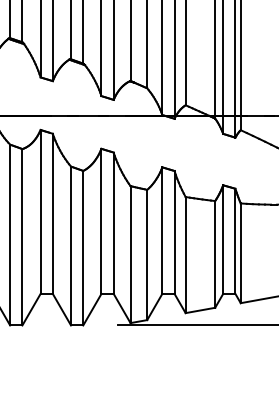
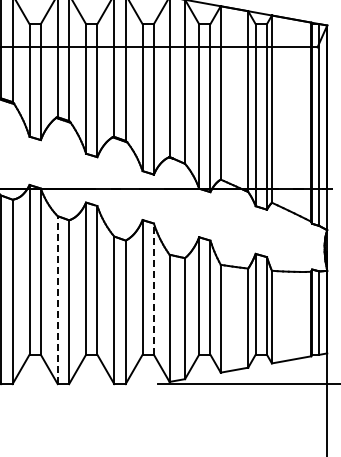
line: (113, 223) -> (153, 289), solid -> dashed
line: (9, 235) -> (57, 300), solid -> dashed

